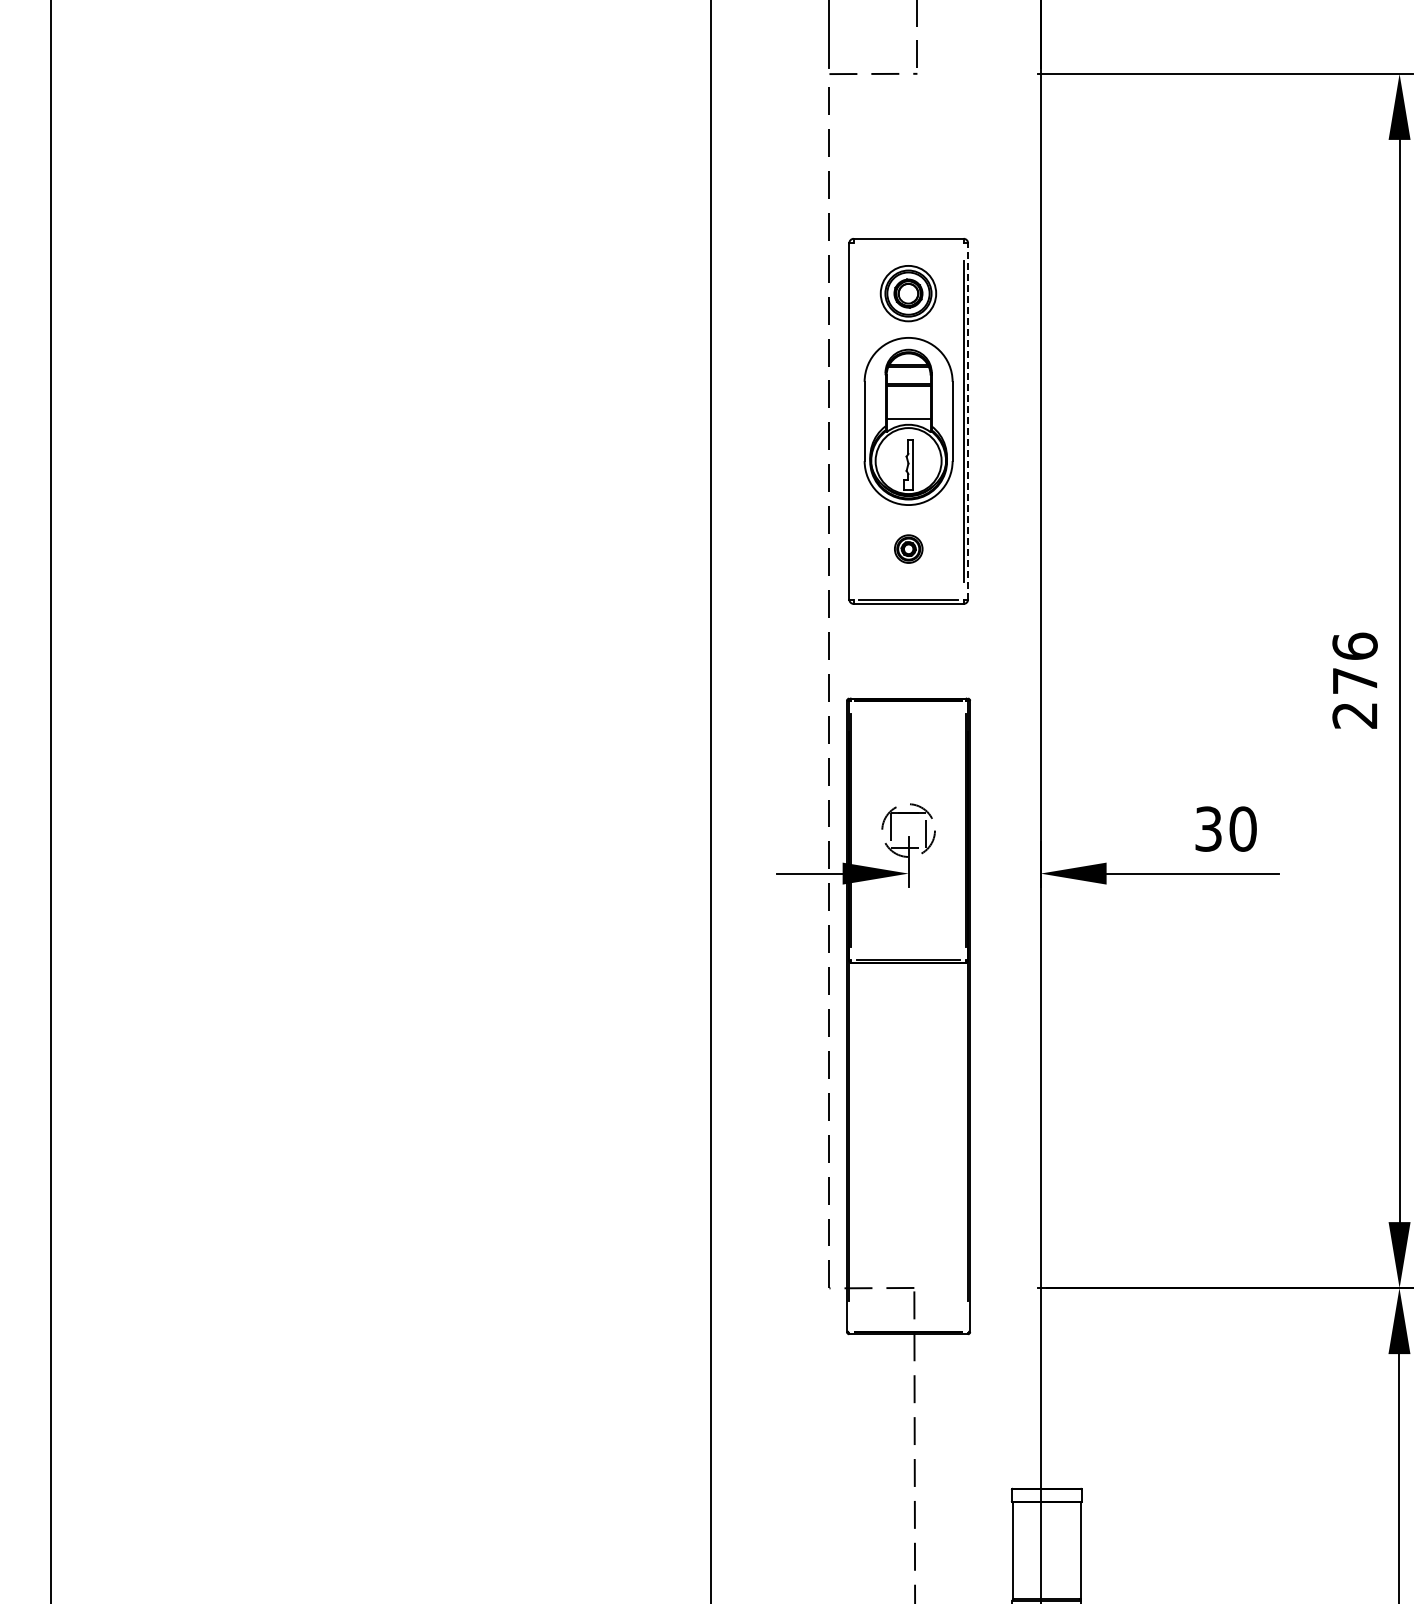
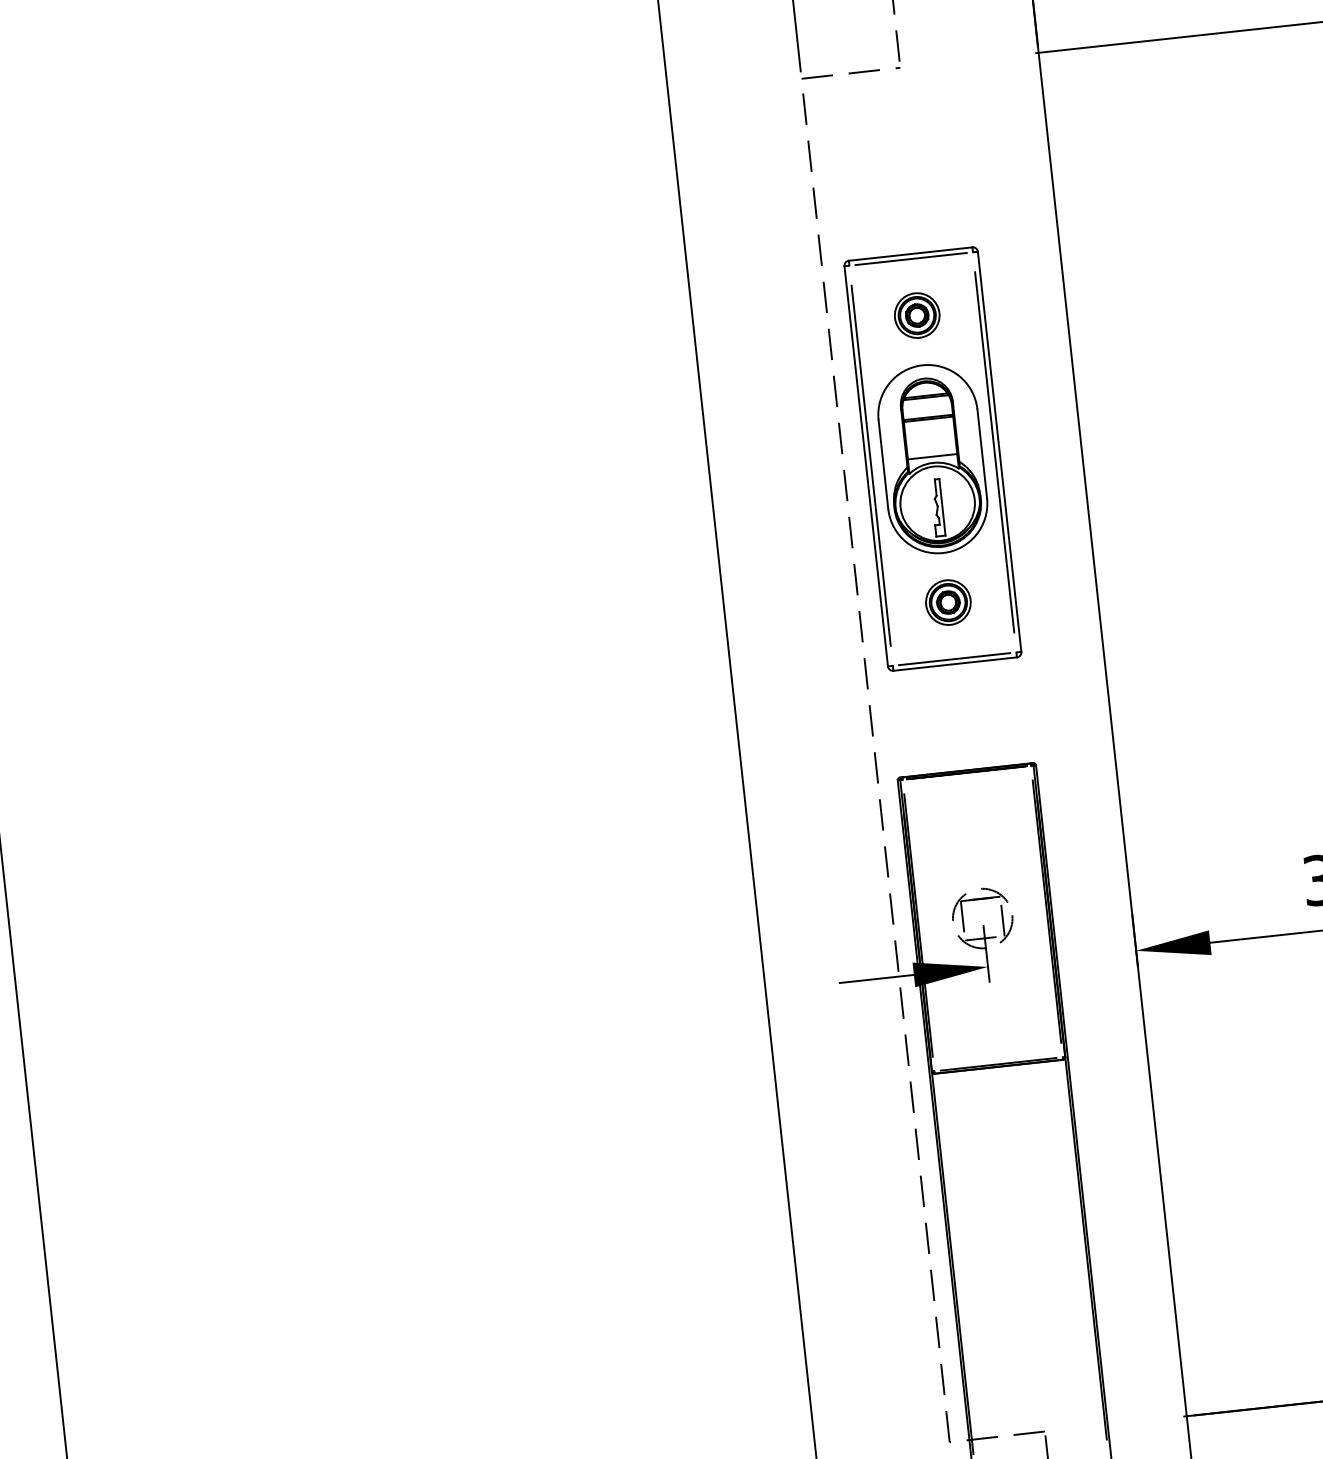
line: (908, 243) -> (910, 259), added
part: (908, 293) -> (917, 315), size x0.71
line: (968, 420) -> (999, 450), dashed -> solid
line: (853, 421) -> (870, 465), added
part: (908, 548) -> (948, 601), size x1.43

